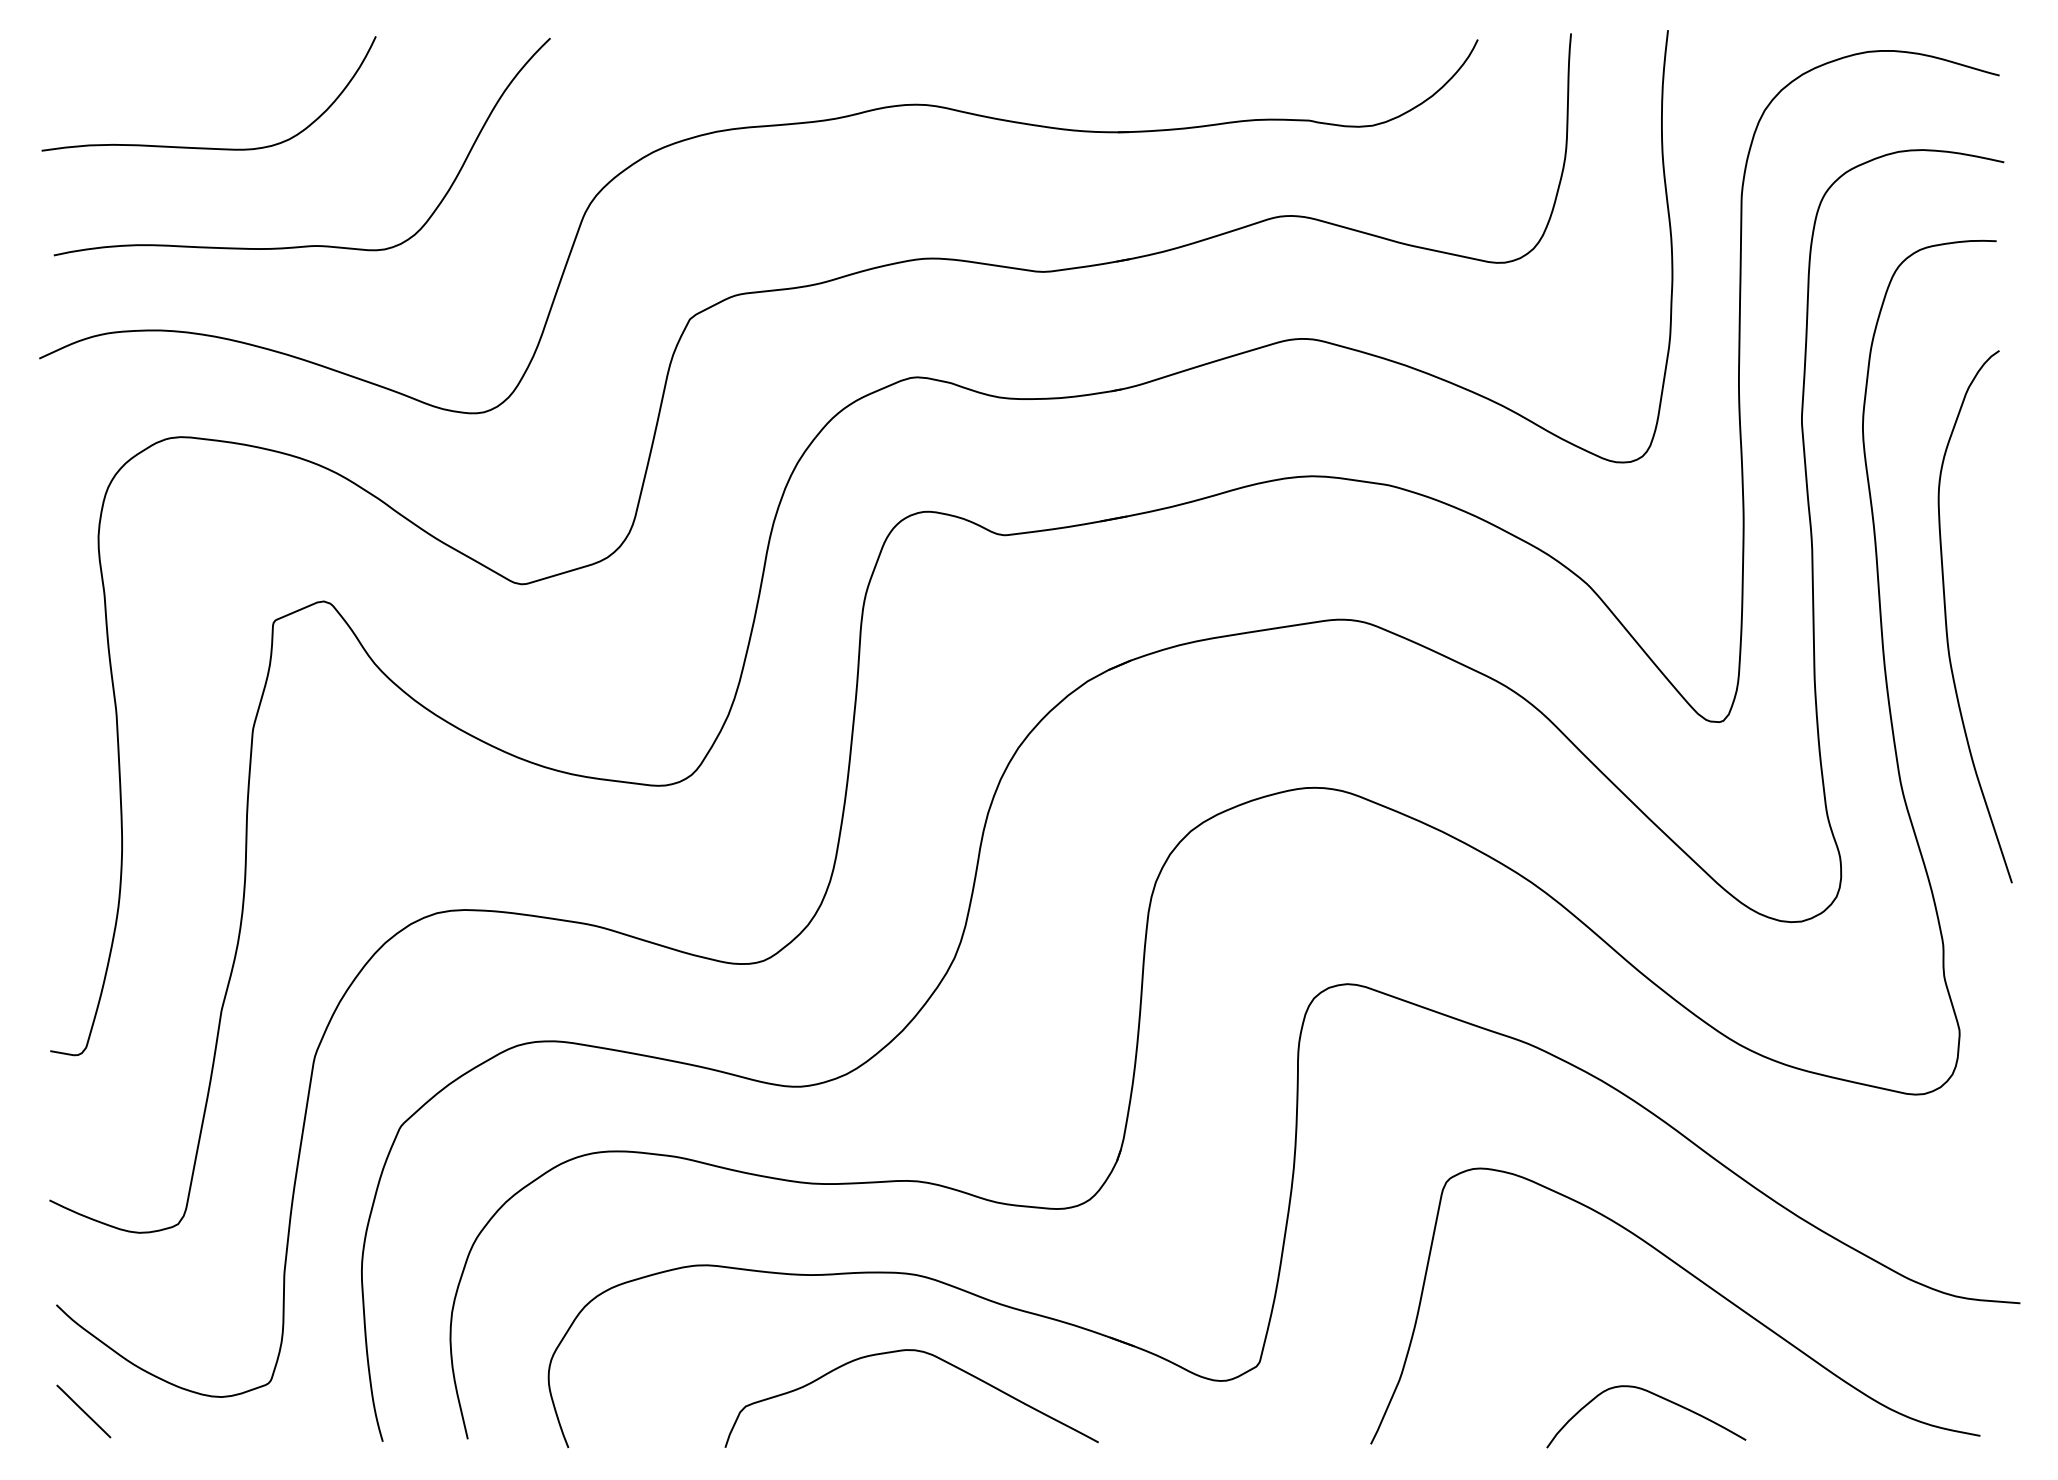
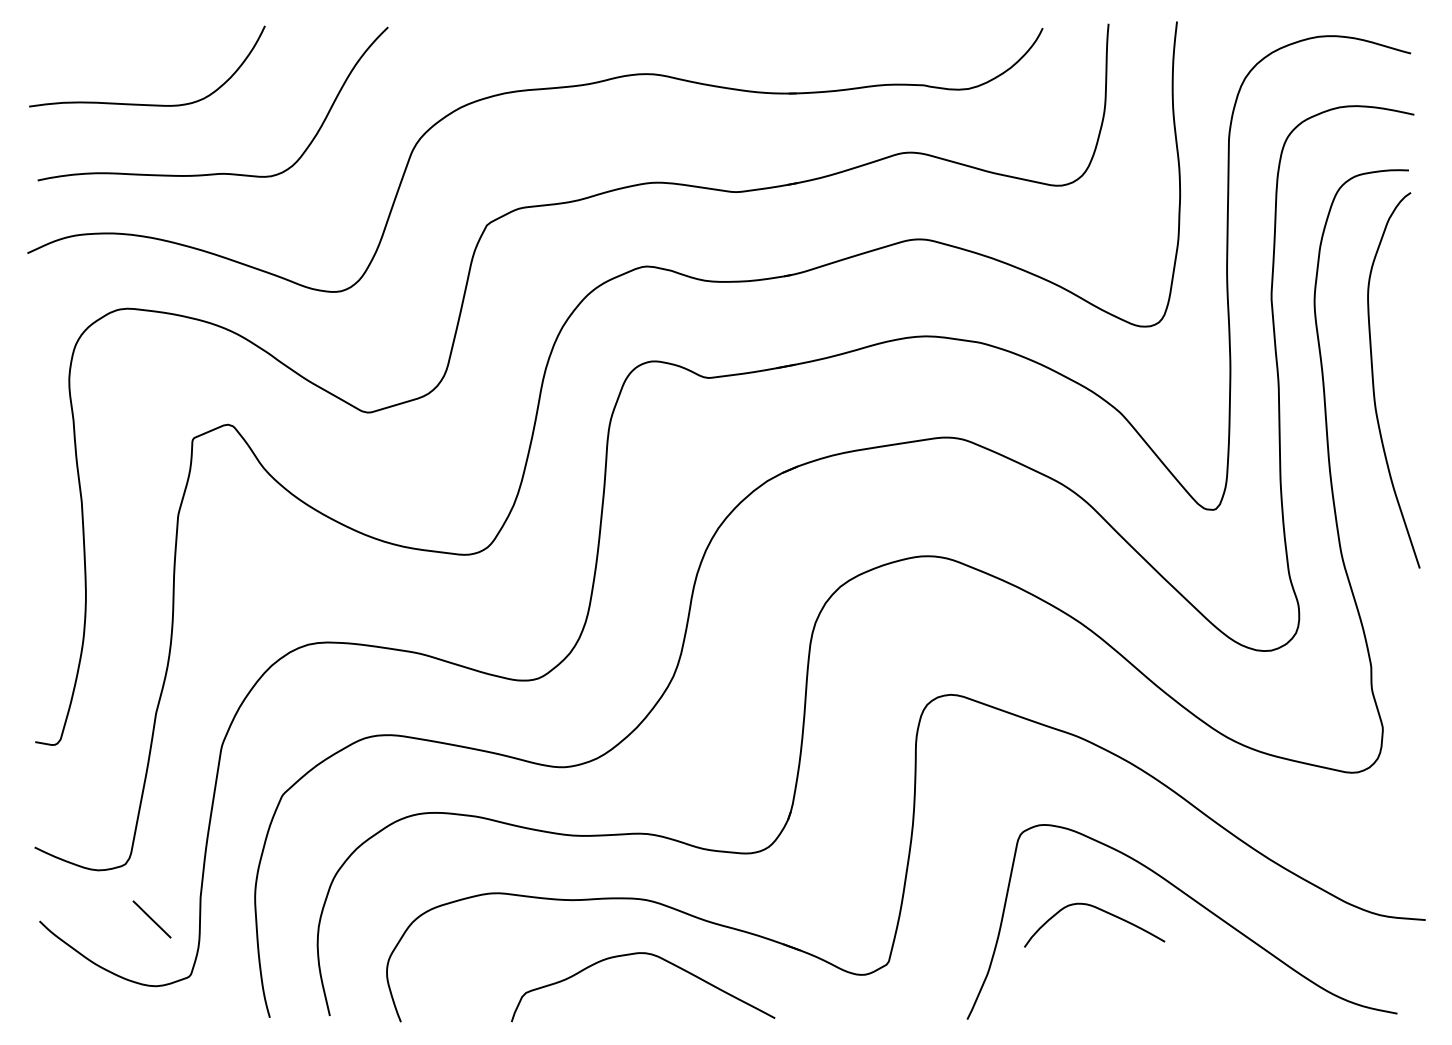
curve: (1946, 616) -> (1373, 380), moved
curve: (1656, 1396) -> (1101, 911), moved
line: (83, 1411) -> (151, 919), moved

